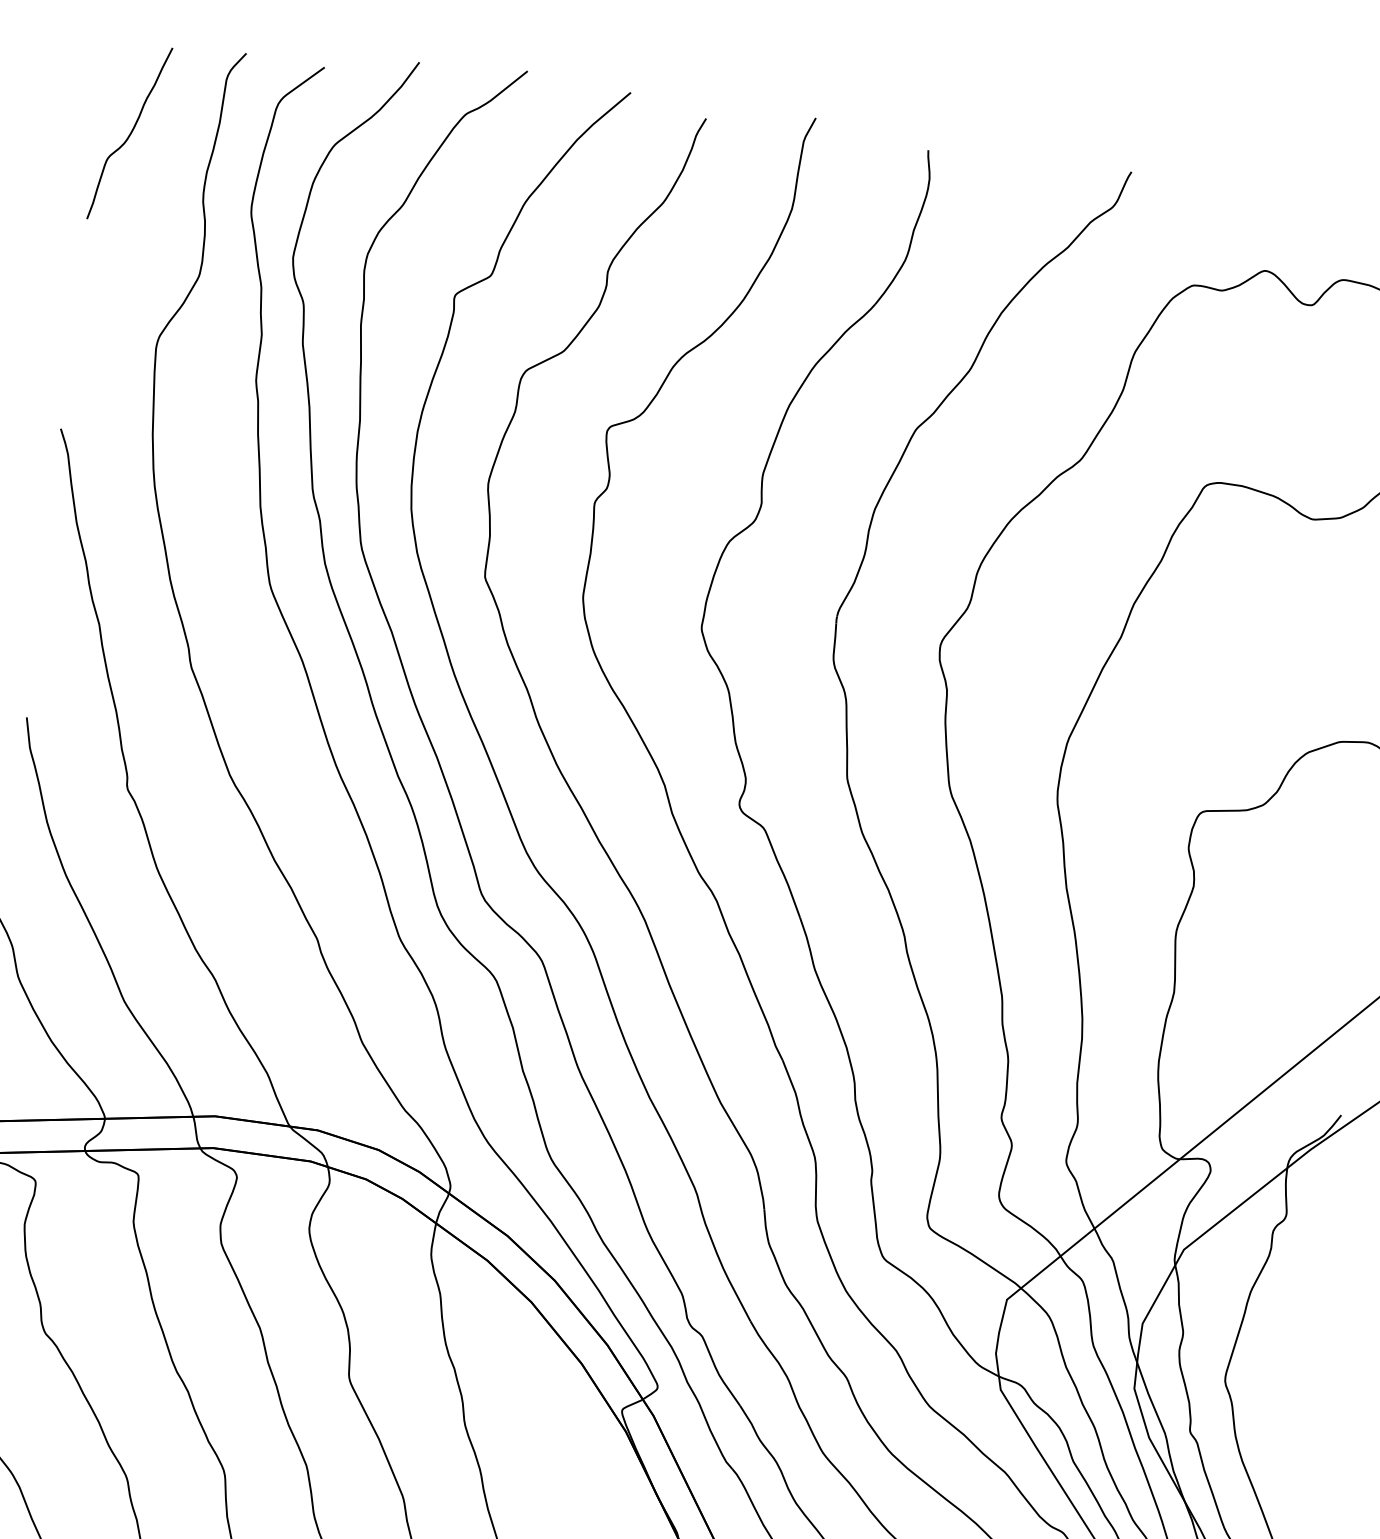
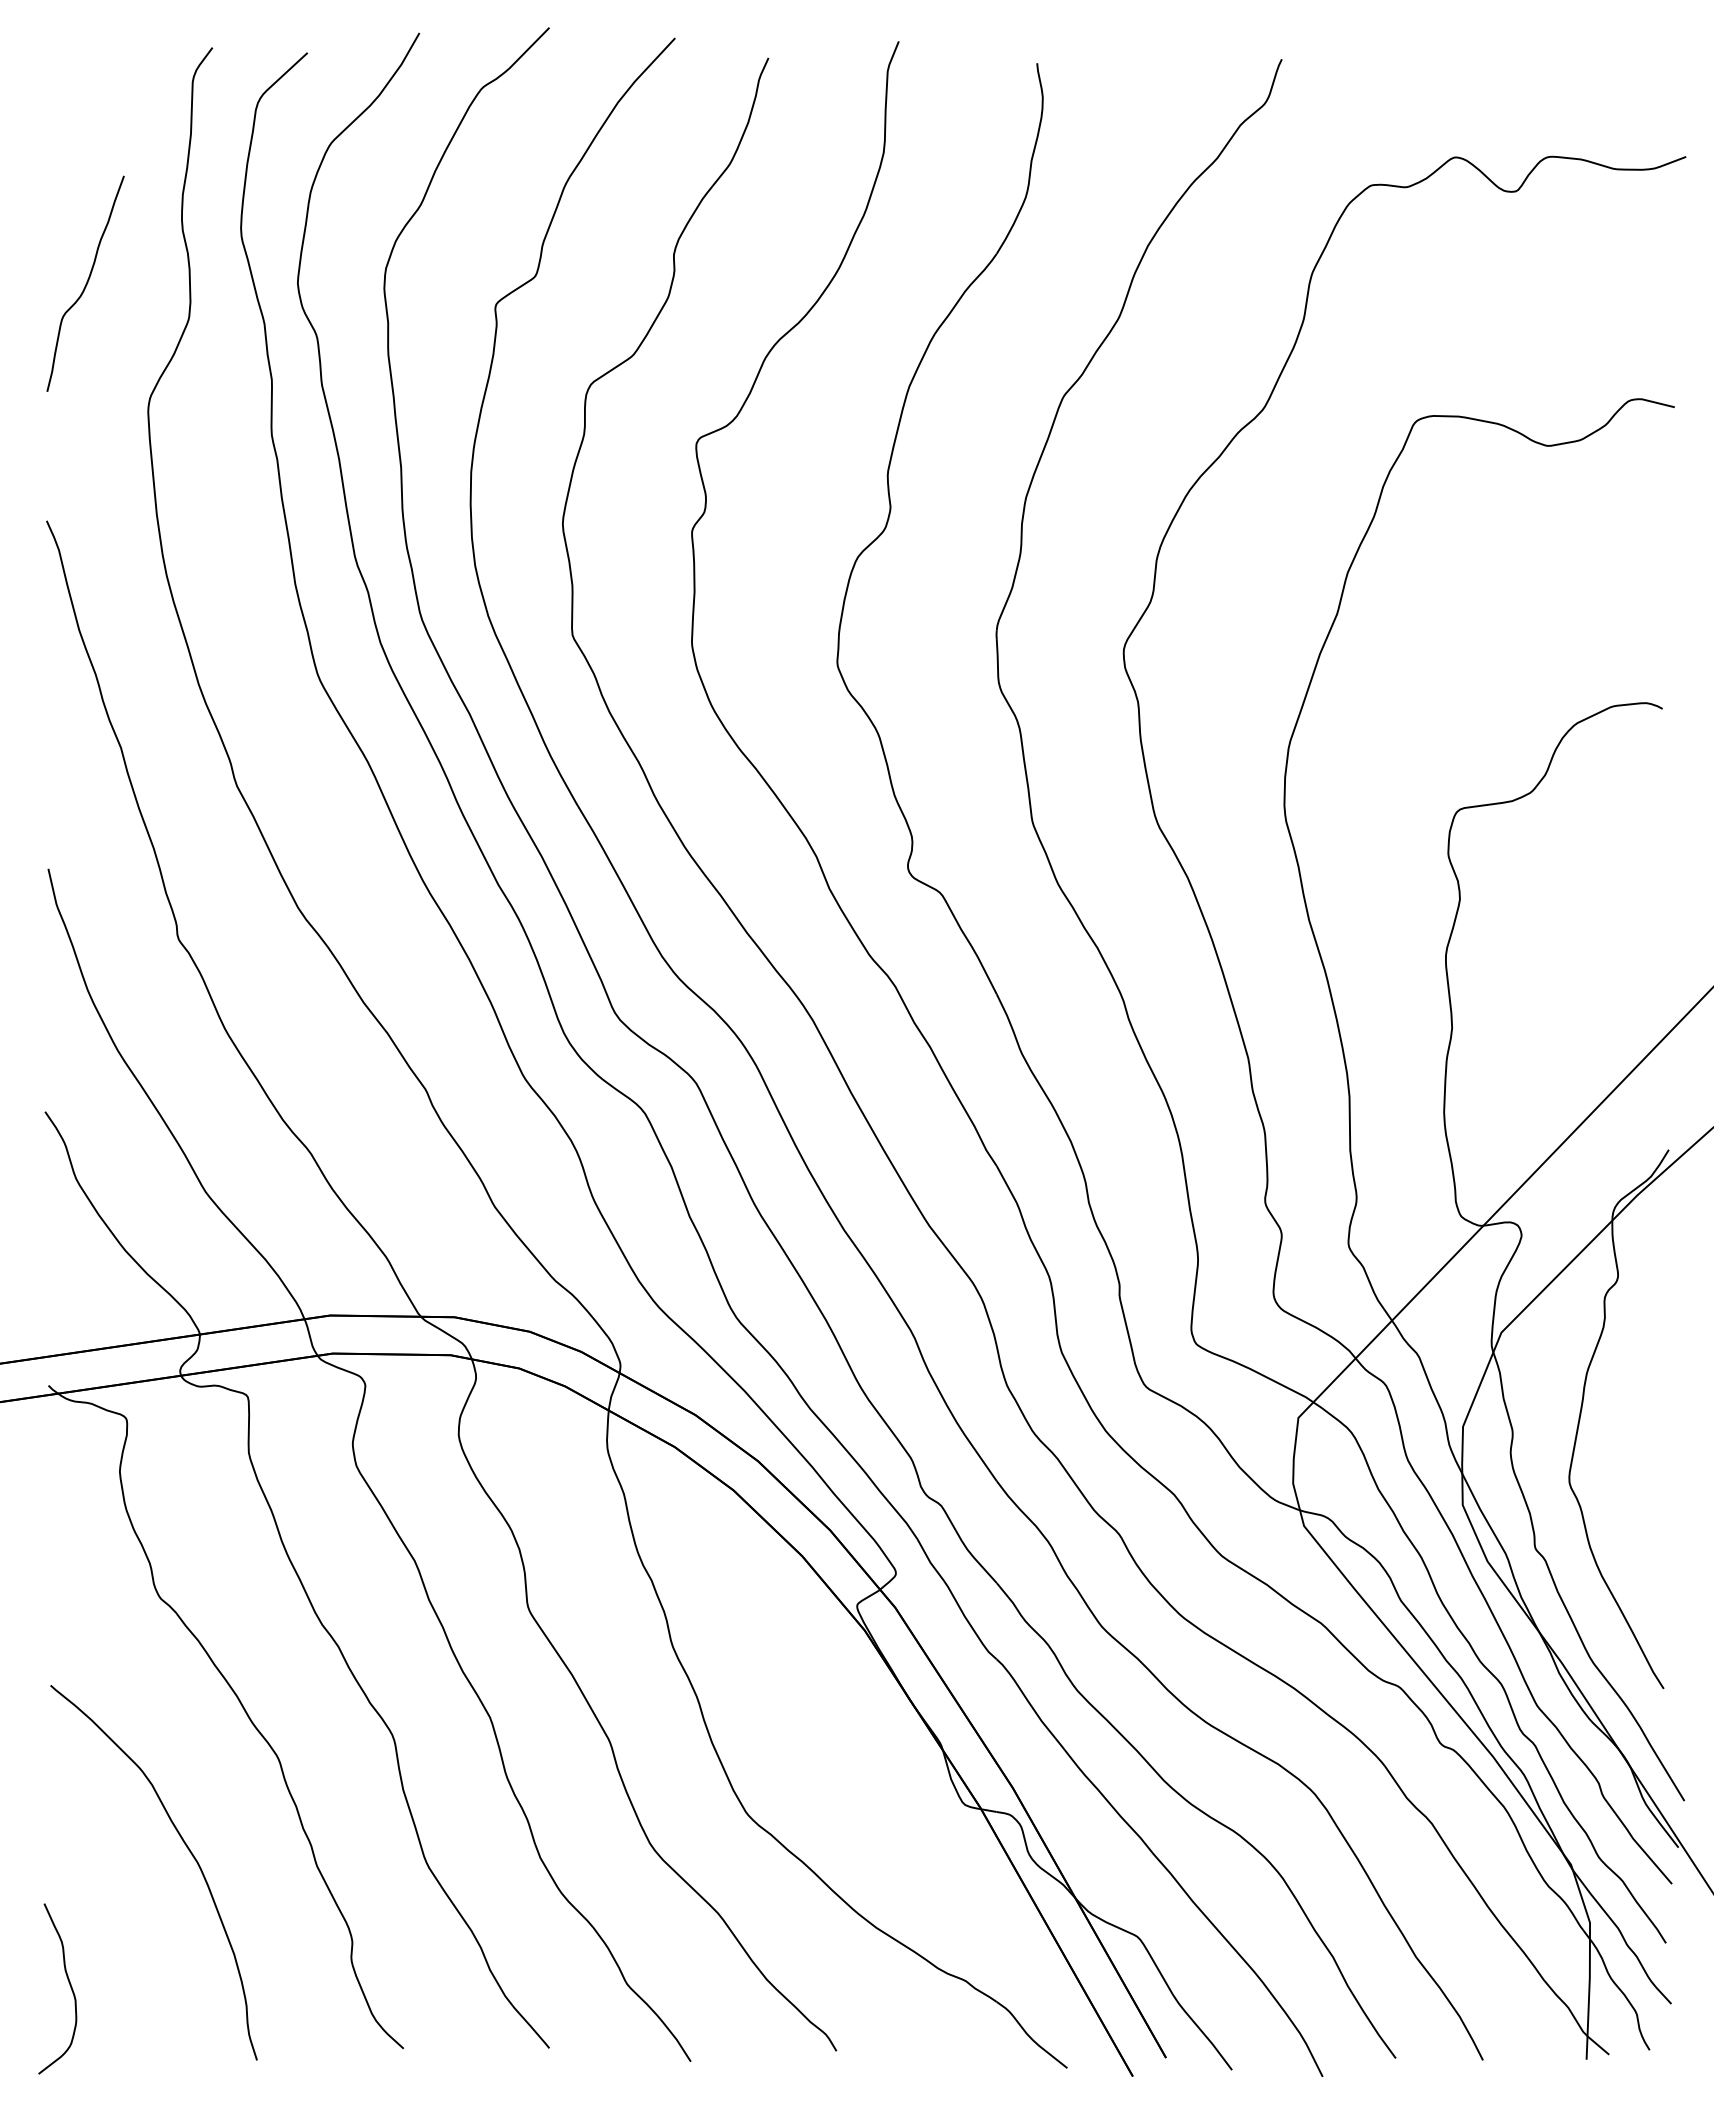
curve: (130, 133) -> (86, 283), moved

